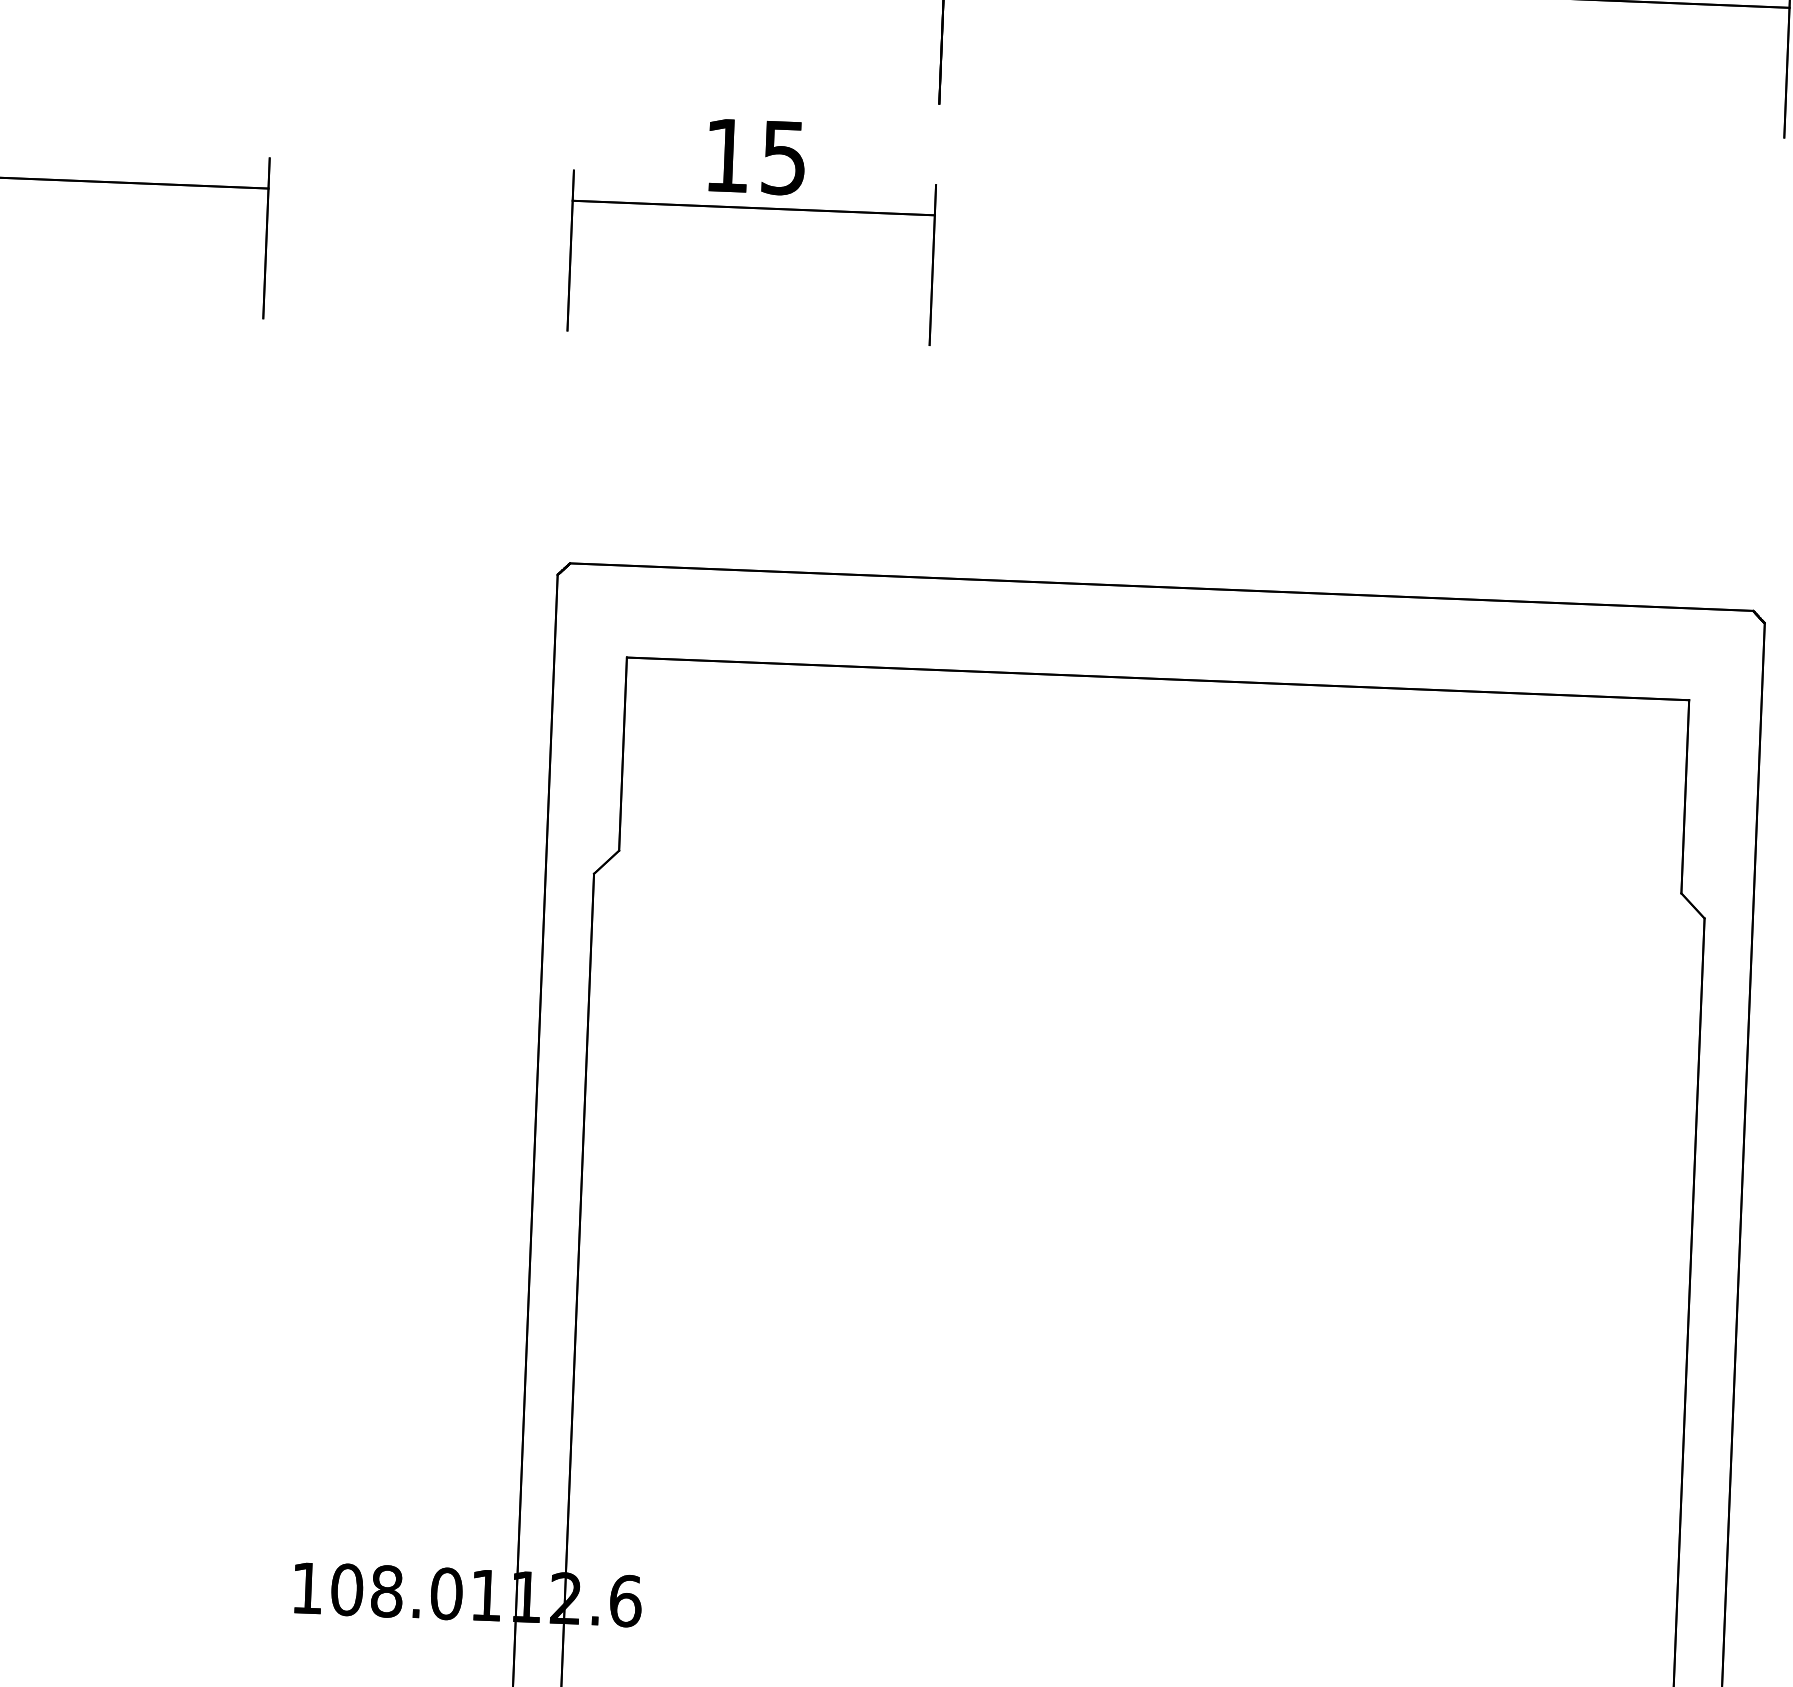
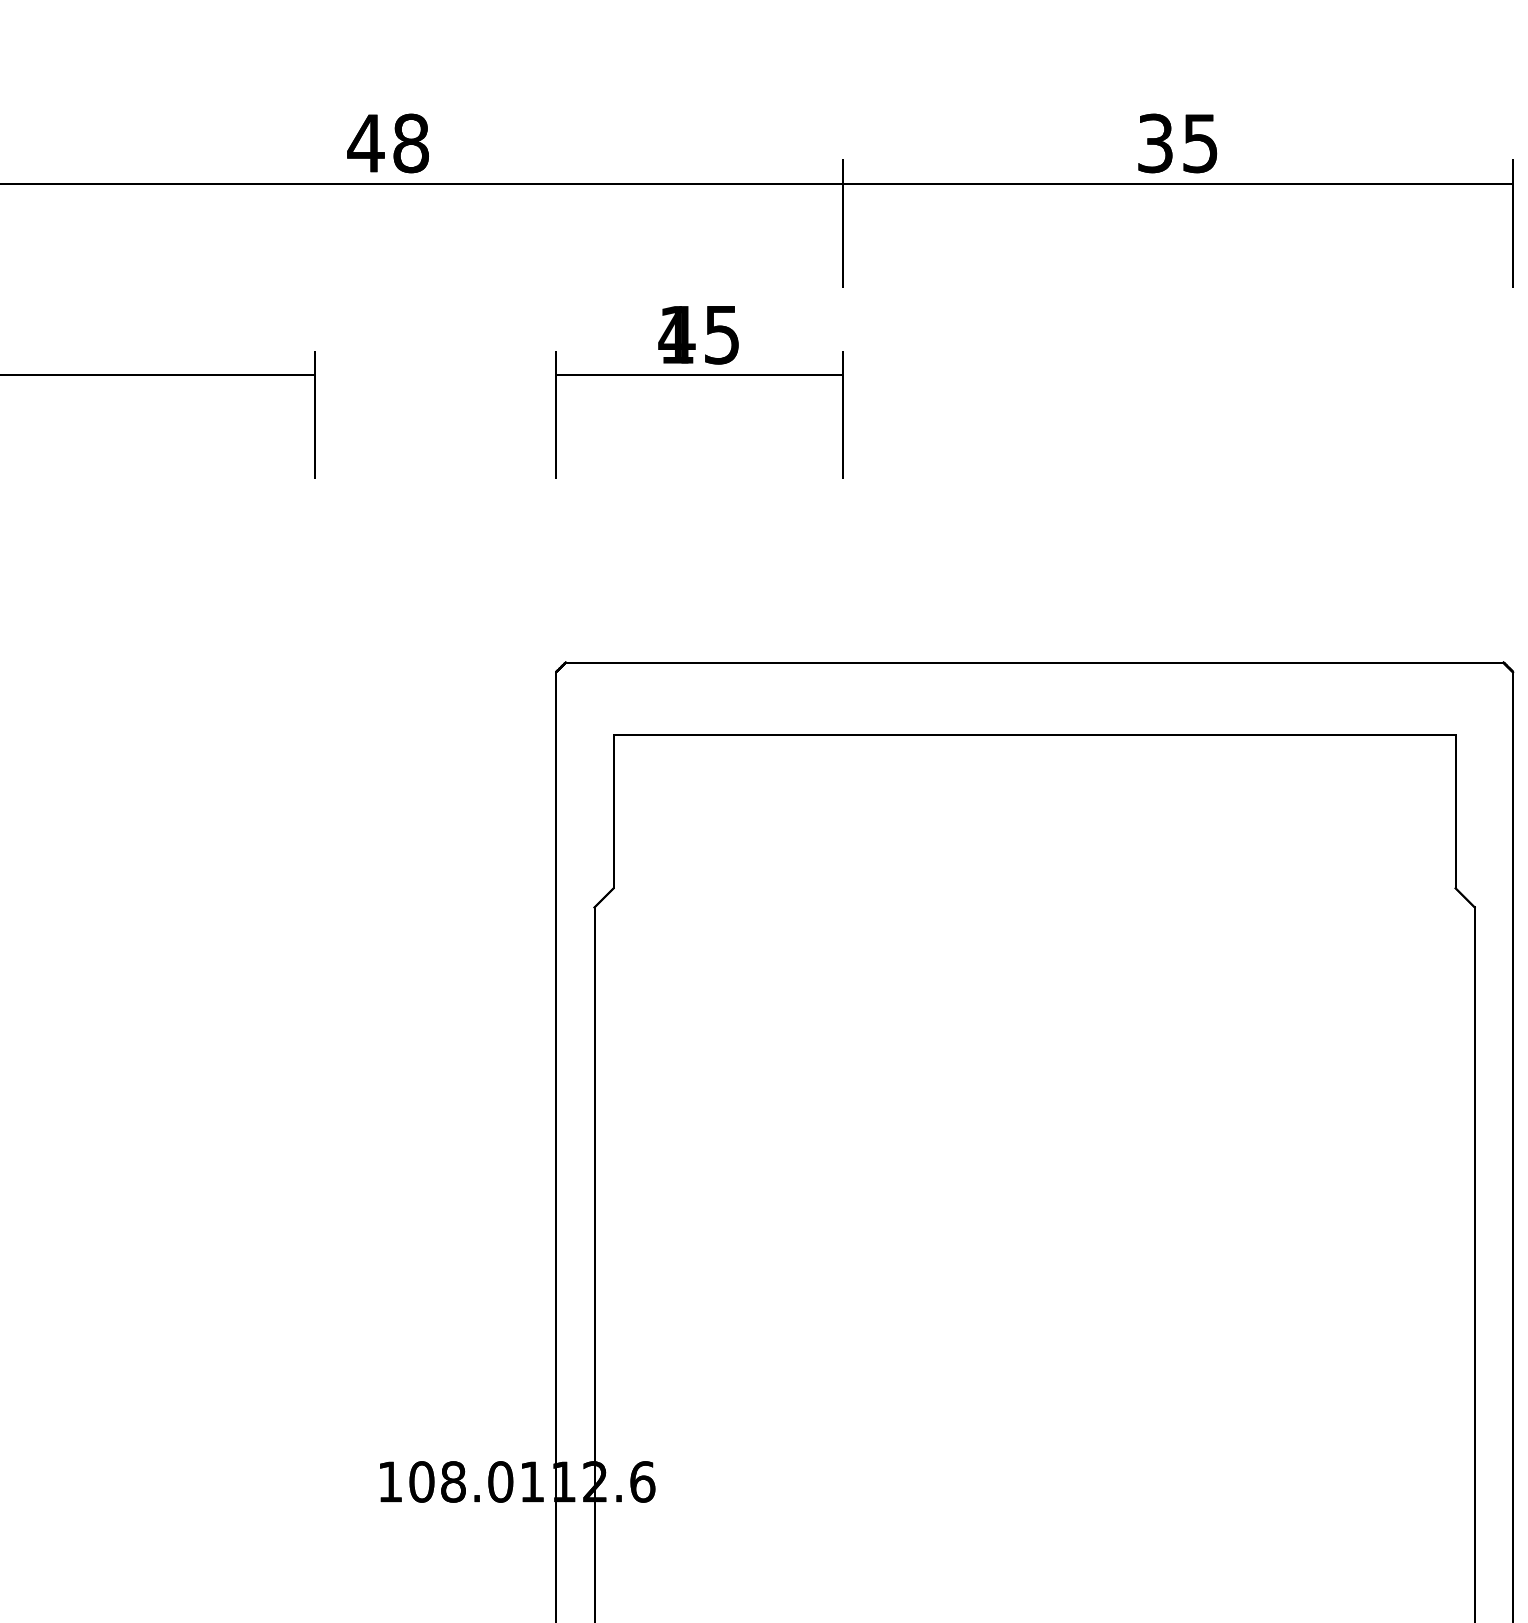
text: (726, 155) -> (676, 334), 15 -> 45

